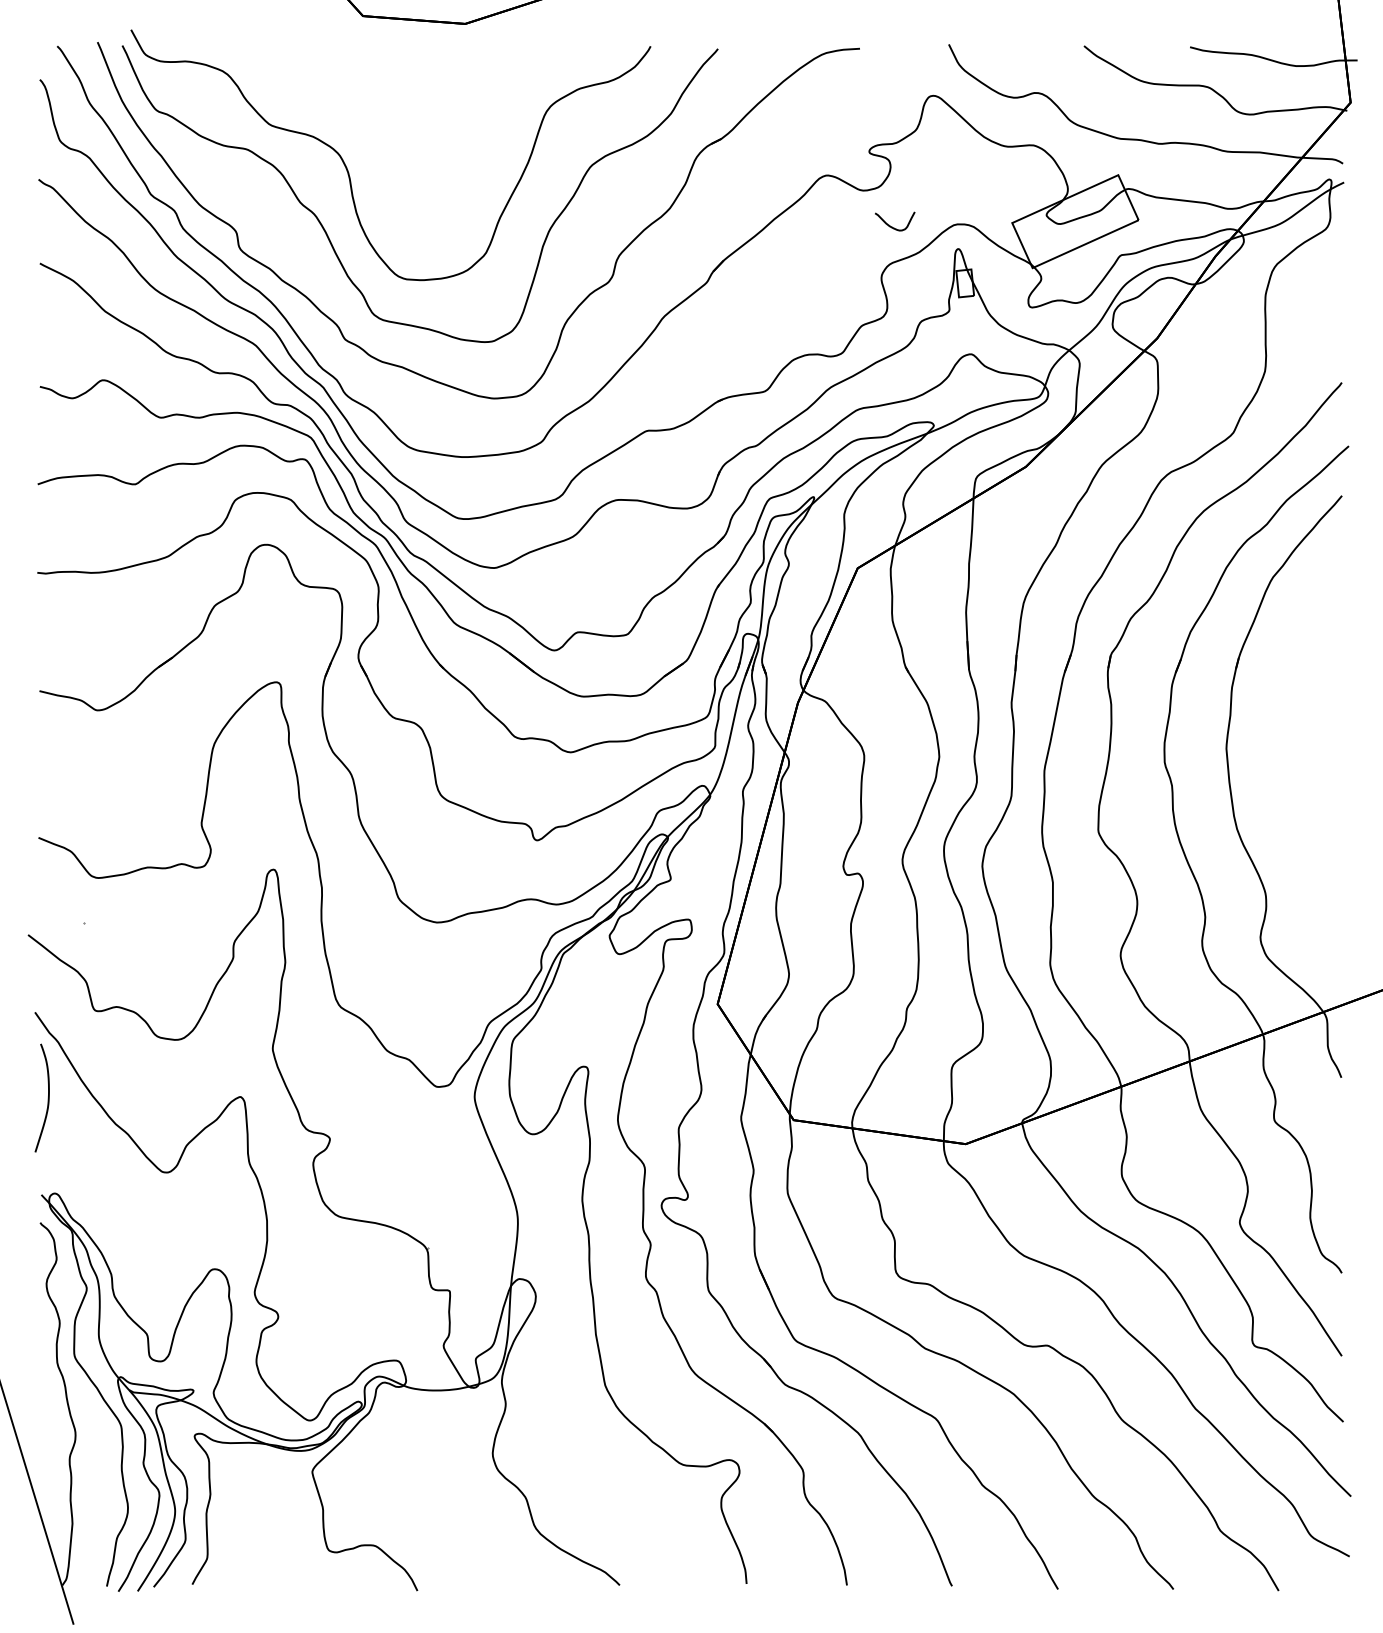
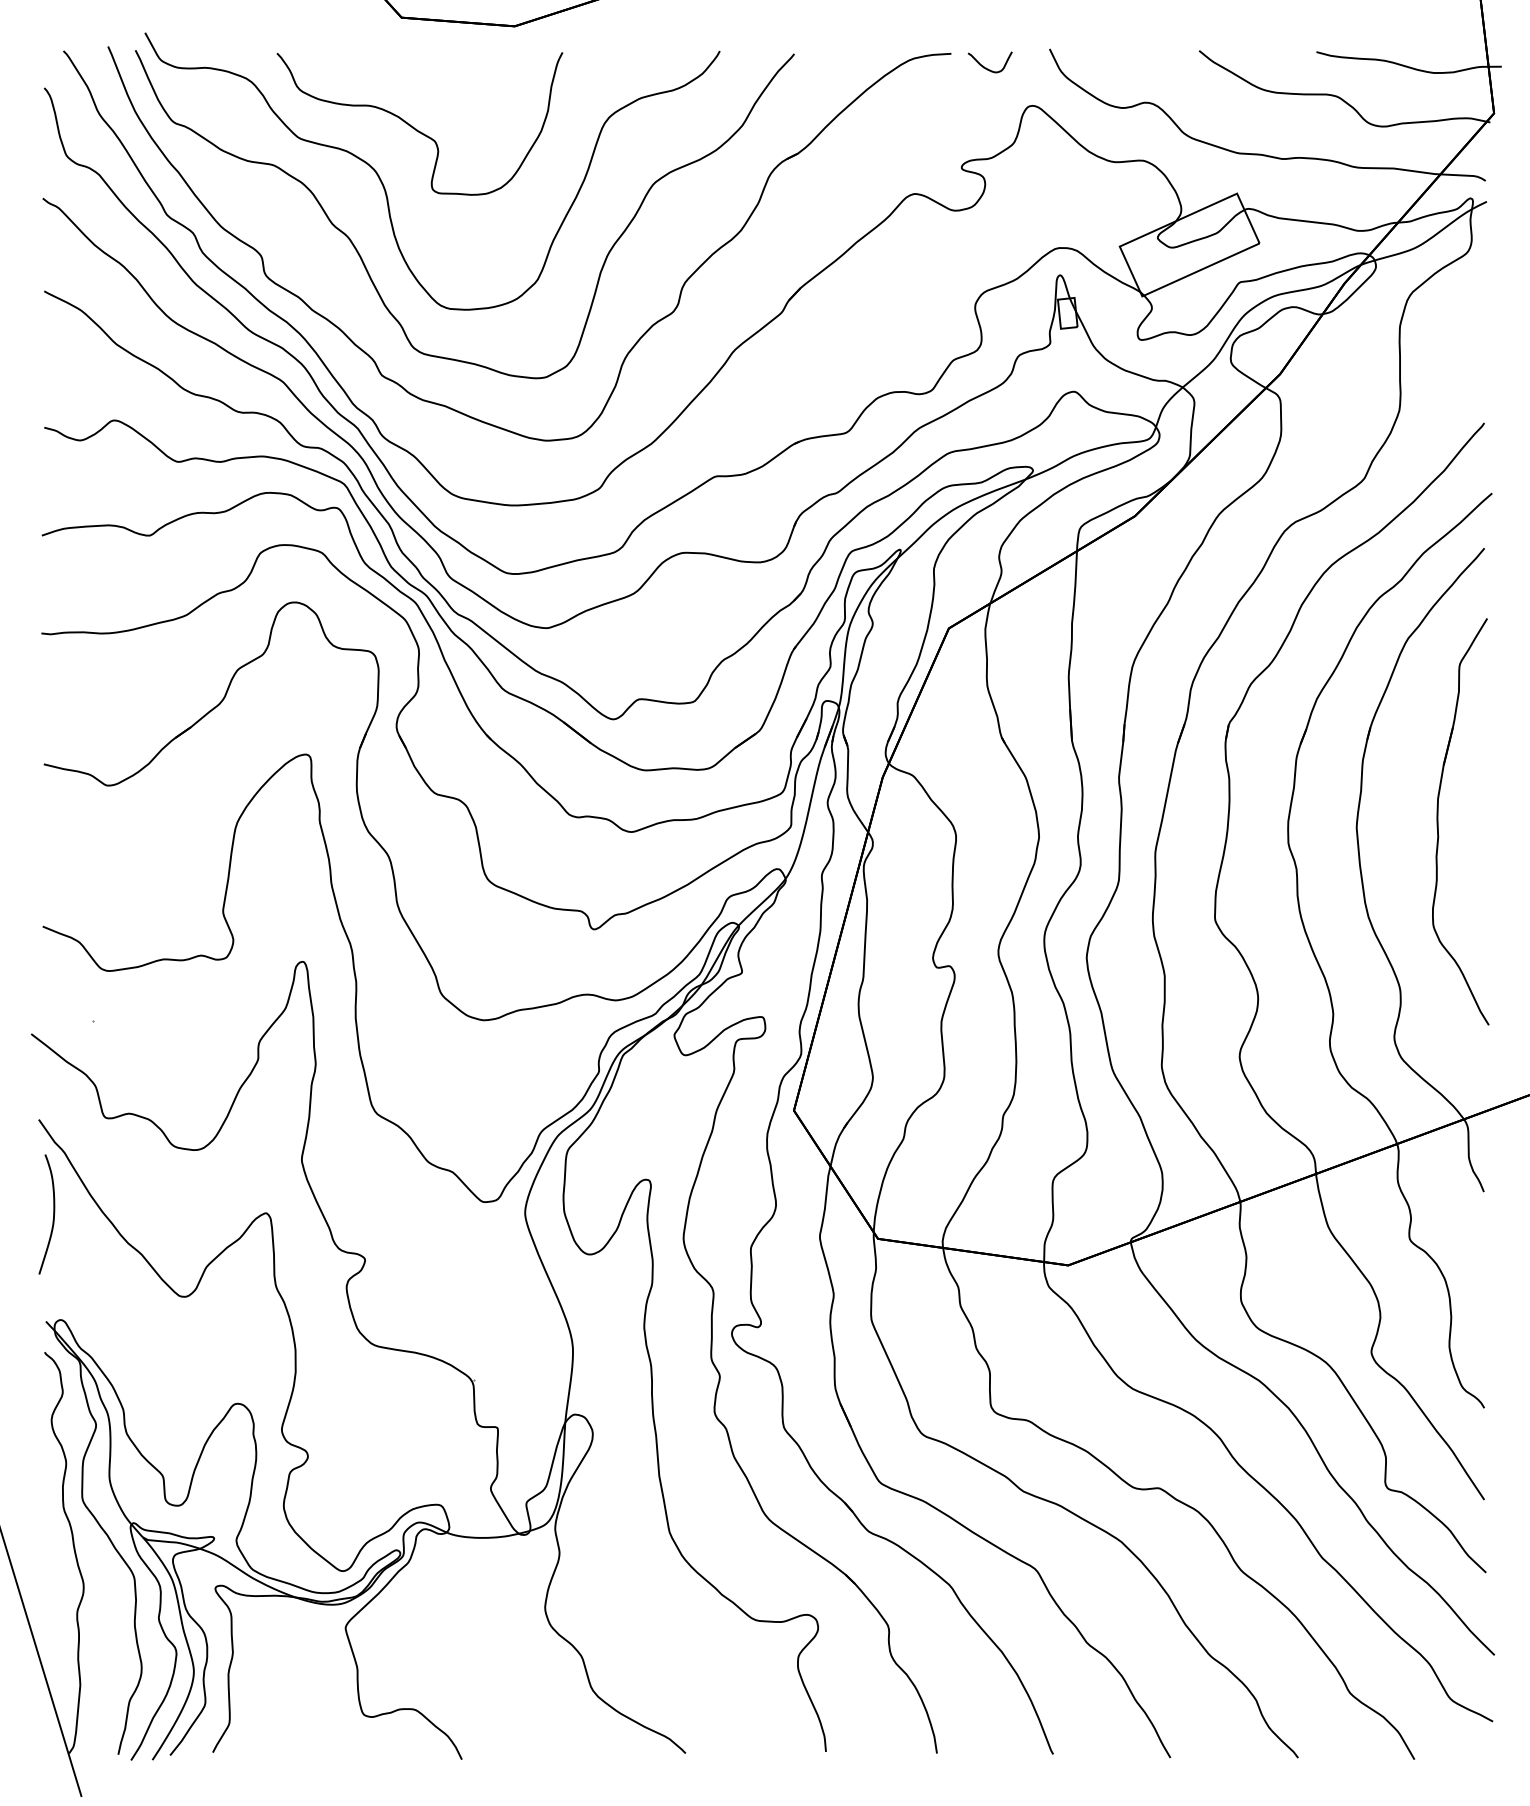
curve: (375, 115) -> (415, 127), added
curve: (892, 226) -> (987, 67), moved
part: (1300, 743) -> (1438, 822), added

